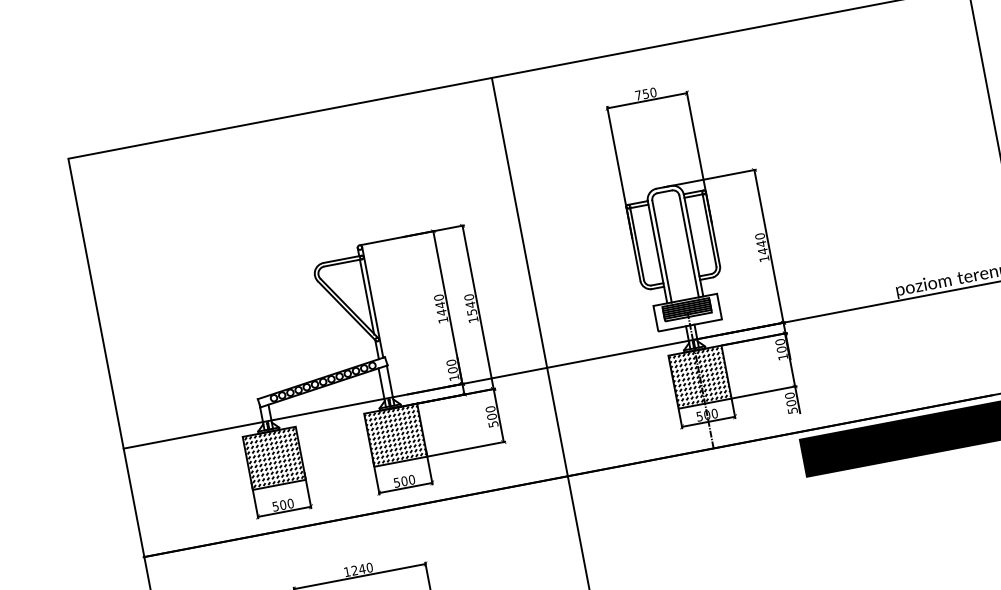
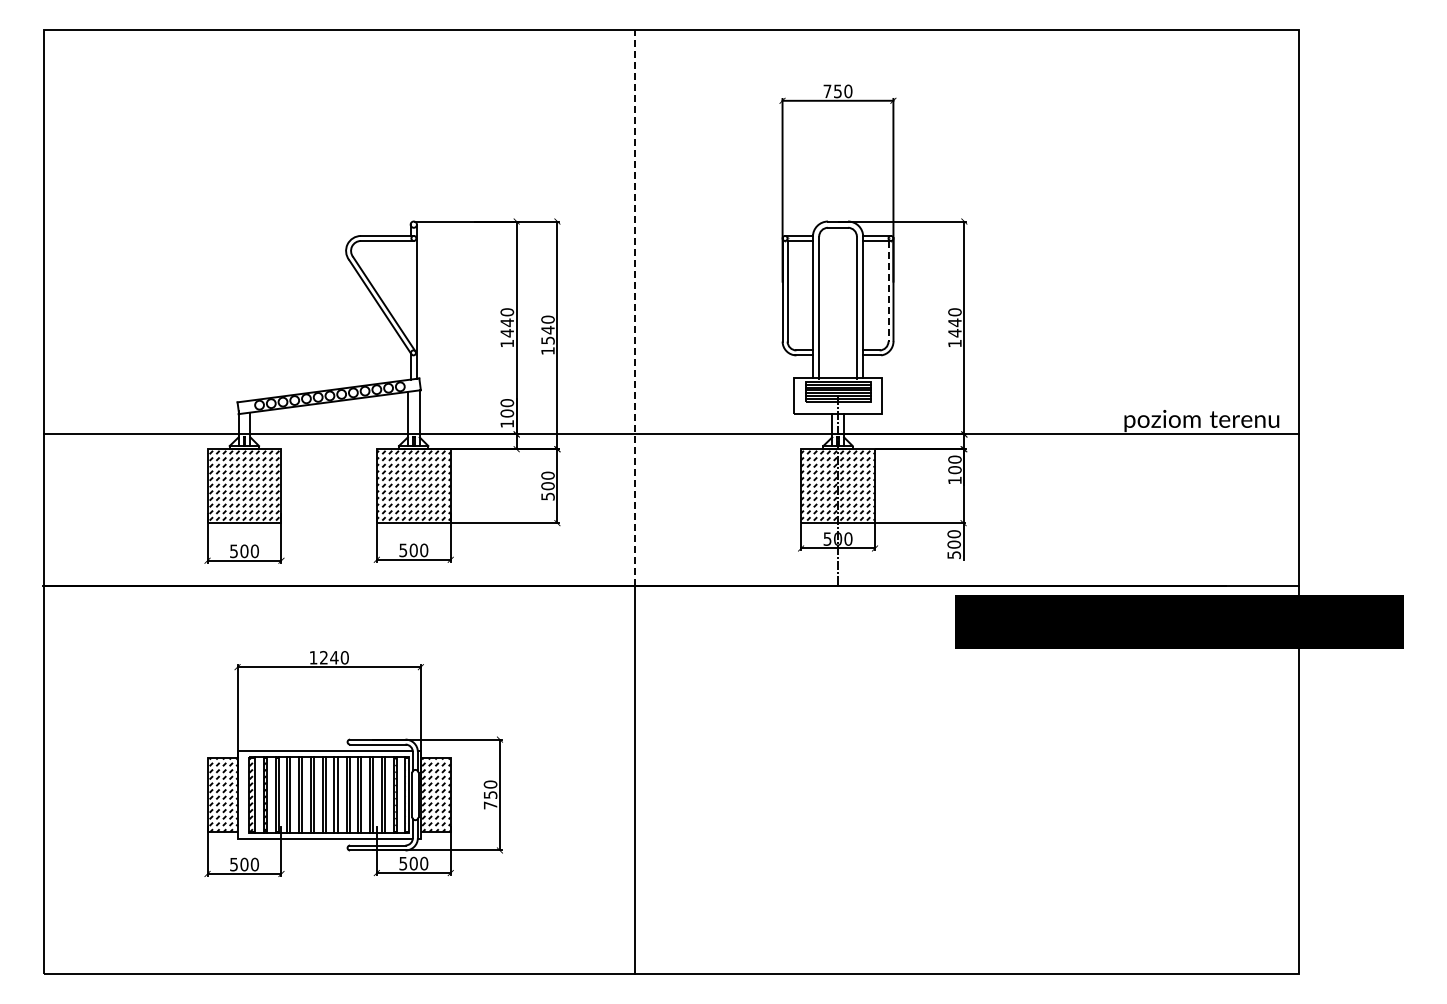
line: (709, 230) -> (888, 291), solid -> dashed
line: (529, 276) -> (634, 307), solid -> dashed
line: (366, 296) -> (410, 292), removed

